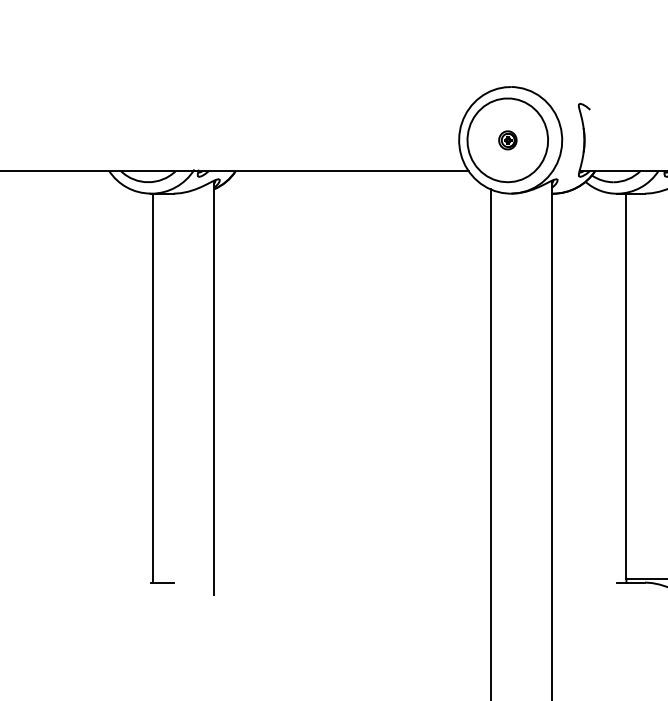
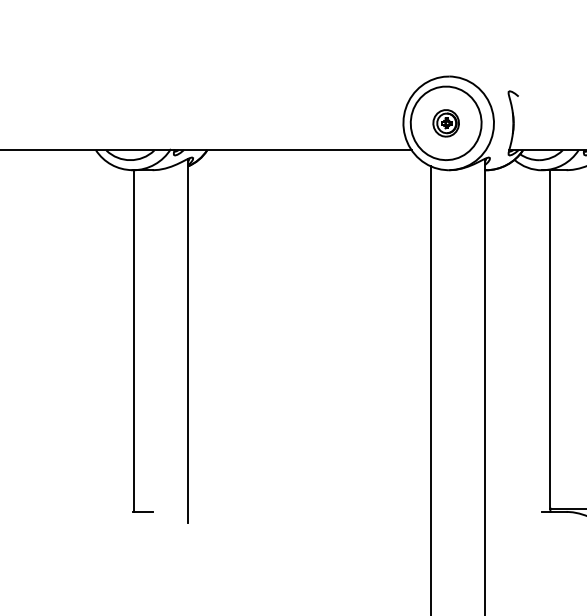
part: (507, 140) -> (445, 123), size x1.67

